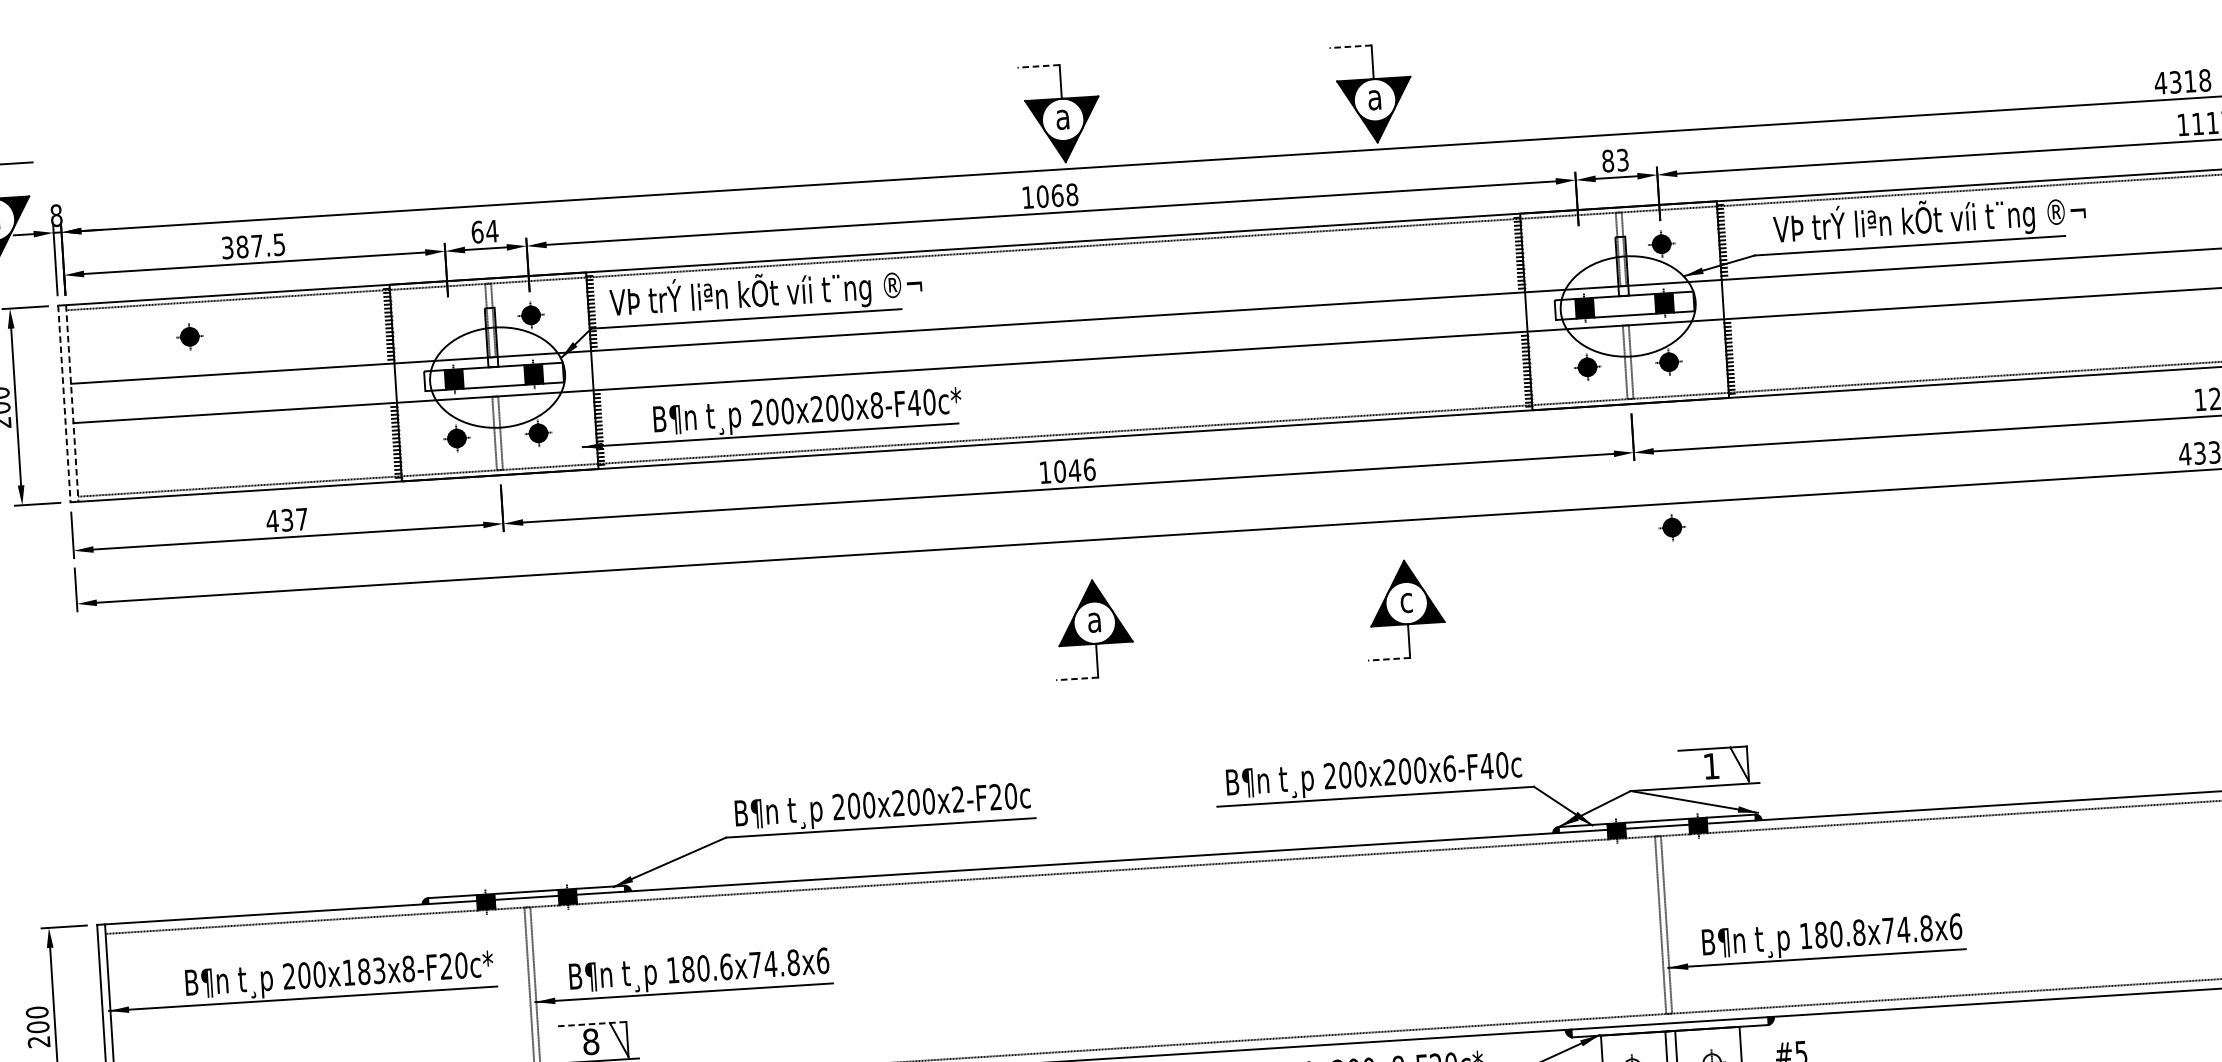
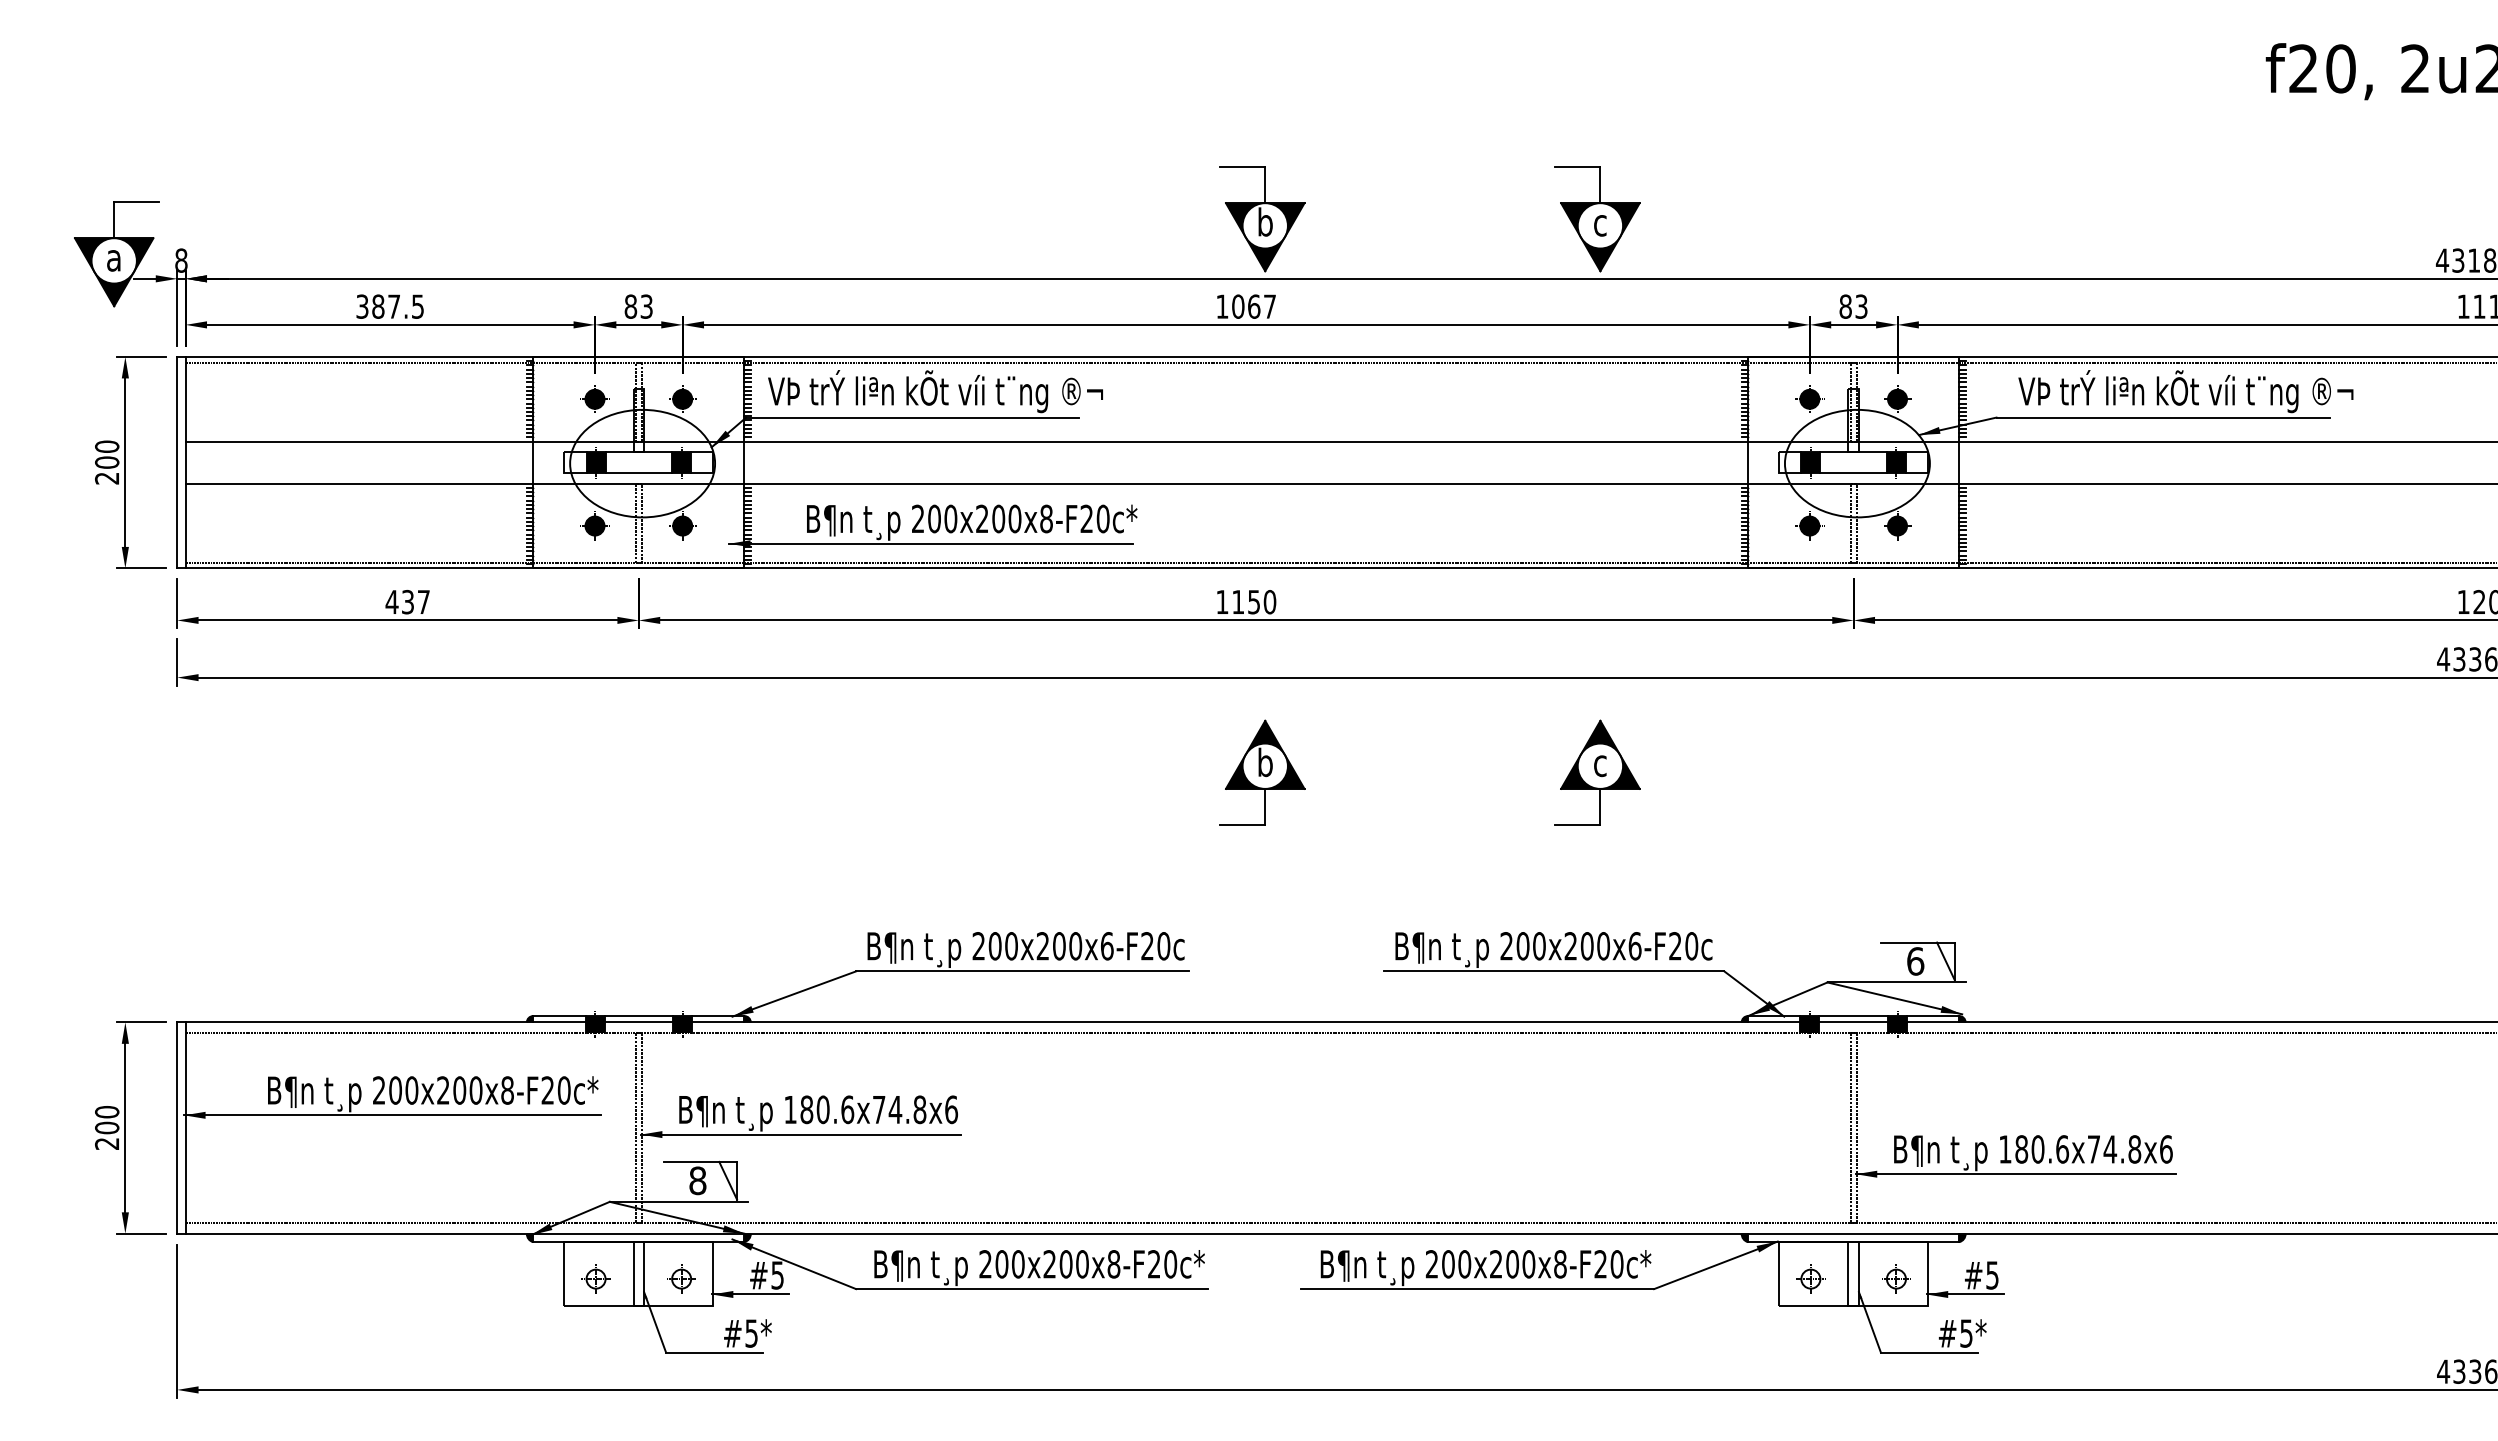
line: (1350, 46) -> (1577, 166), dashed -> solid
line: (1038, 65) -> (1242, 166), dashed -> solid
text: (1374, 99) -> (1599, 225), a -> c
text: (1063, 115) -> (1265, 221), a -> b
text: (1071, 194) -> (1269, 306), 1068 -> 1067
text: (484, 231) -> (638, 306), 64 -> 83
part: (189, 336) -> (594, 398), moved
text: (913, 402) -> (1086, 518), 200x200x8-F40c* -> 200x200x8-F20c*
line: (64, 403) -> (177, 462), dashed -> solid
line: (72, 403) -> (185, 462), dashed -> solid
text: (1075, 470) -> (1254, 601), 1046 -> 1150
part: (1672, 526) -> (1809, 398), moved
text: (1094, 619) -> (1265, 762), a -> b
line: (1388, 659) -> (1577, 825), dashed -> solid
line: (1077, 679) -> (1242, 825), dashed -> solid
text: (1487, 766) -> (1675, 946), 200x200x6-F40c -> 200x200x6-F20c
text: (1711, 766) -> (1915, 961), 1 -> 6
text: (958, 799) -> (1107, 946), 200x200x2-F20c -> 200x200x6-F20c
text: (1859, 932) -> (2062, 1149), 180.8x74.8x6 -> 180.6x74.8x6
text: (363, 971) -> (459, 1090), 200x183x8-F20c* -> 200x200x8-F20c*
line: (592, 1023) -> (700, 1161), dashed -> solid

